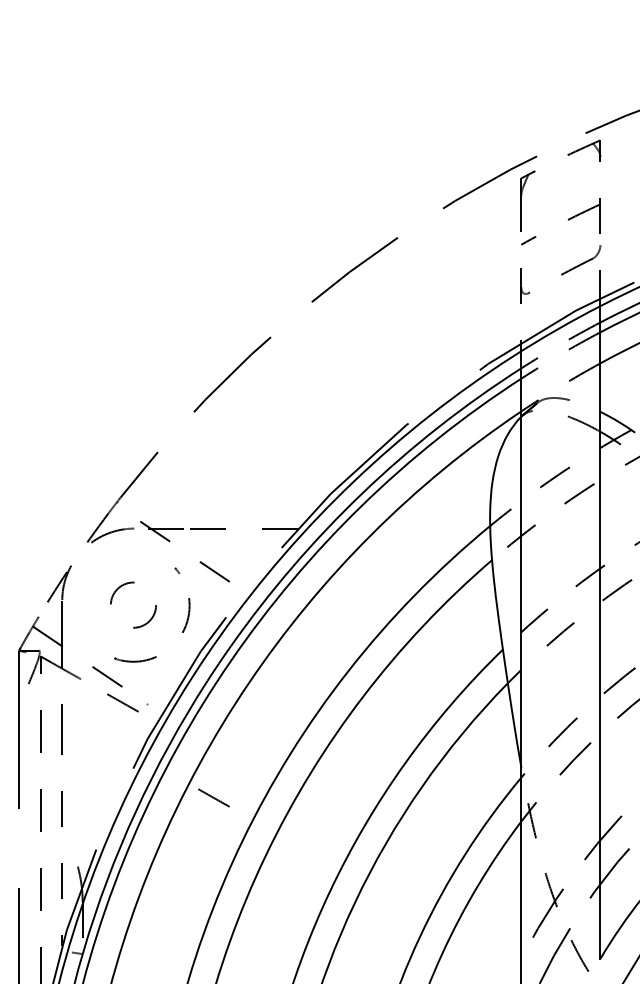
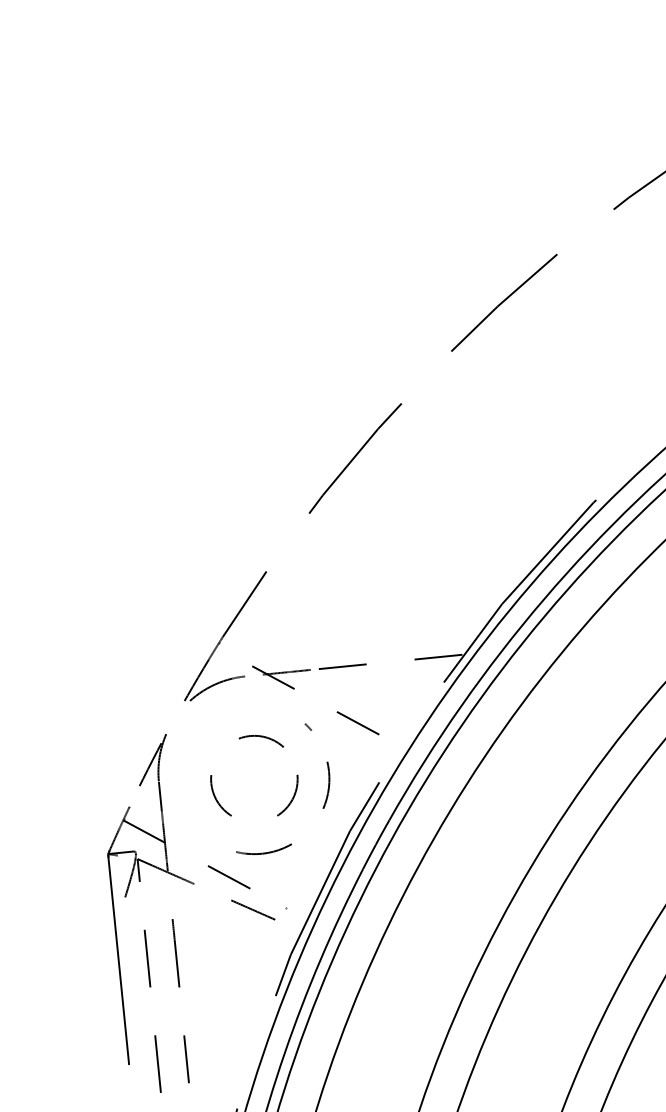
circle: (133, 603) -> (254, 776), size x1.43
line: (213, 797) -> (386, 1023), removed

